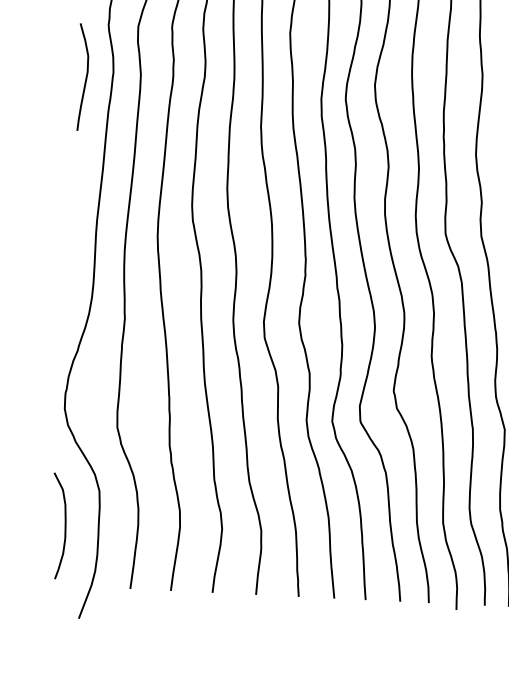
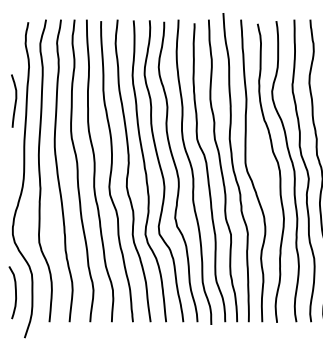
curve: (85, 76) -> (15, 100), moved

